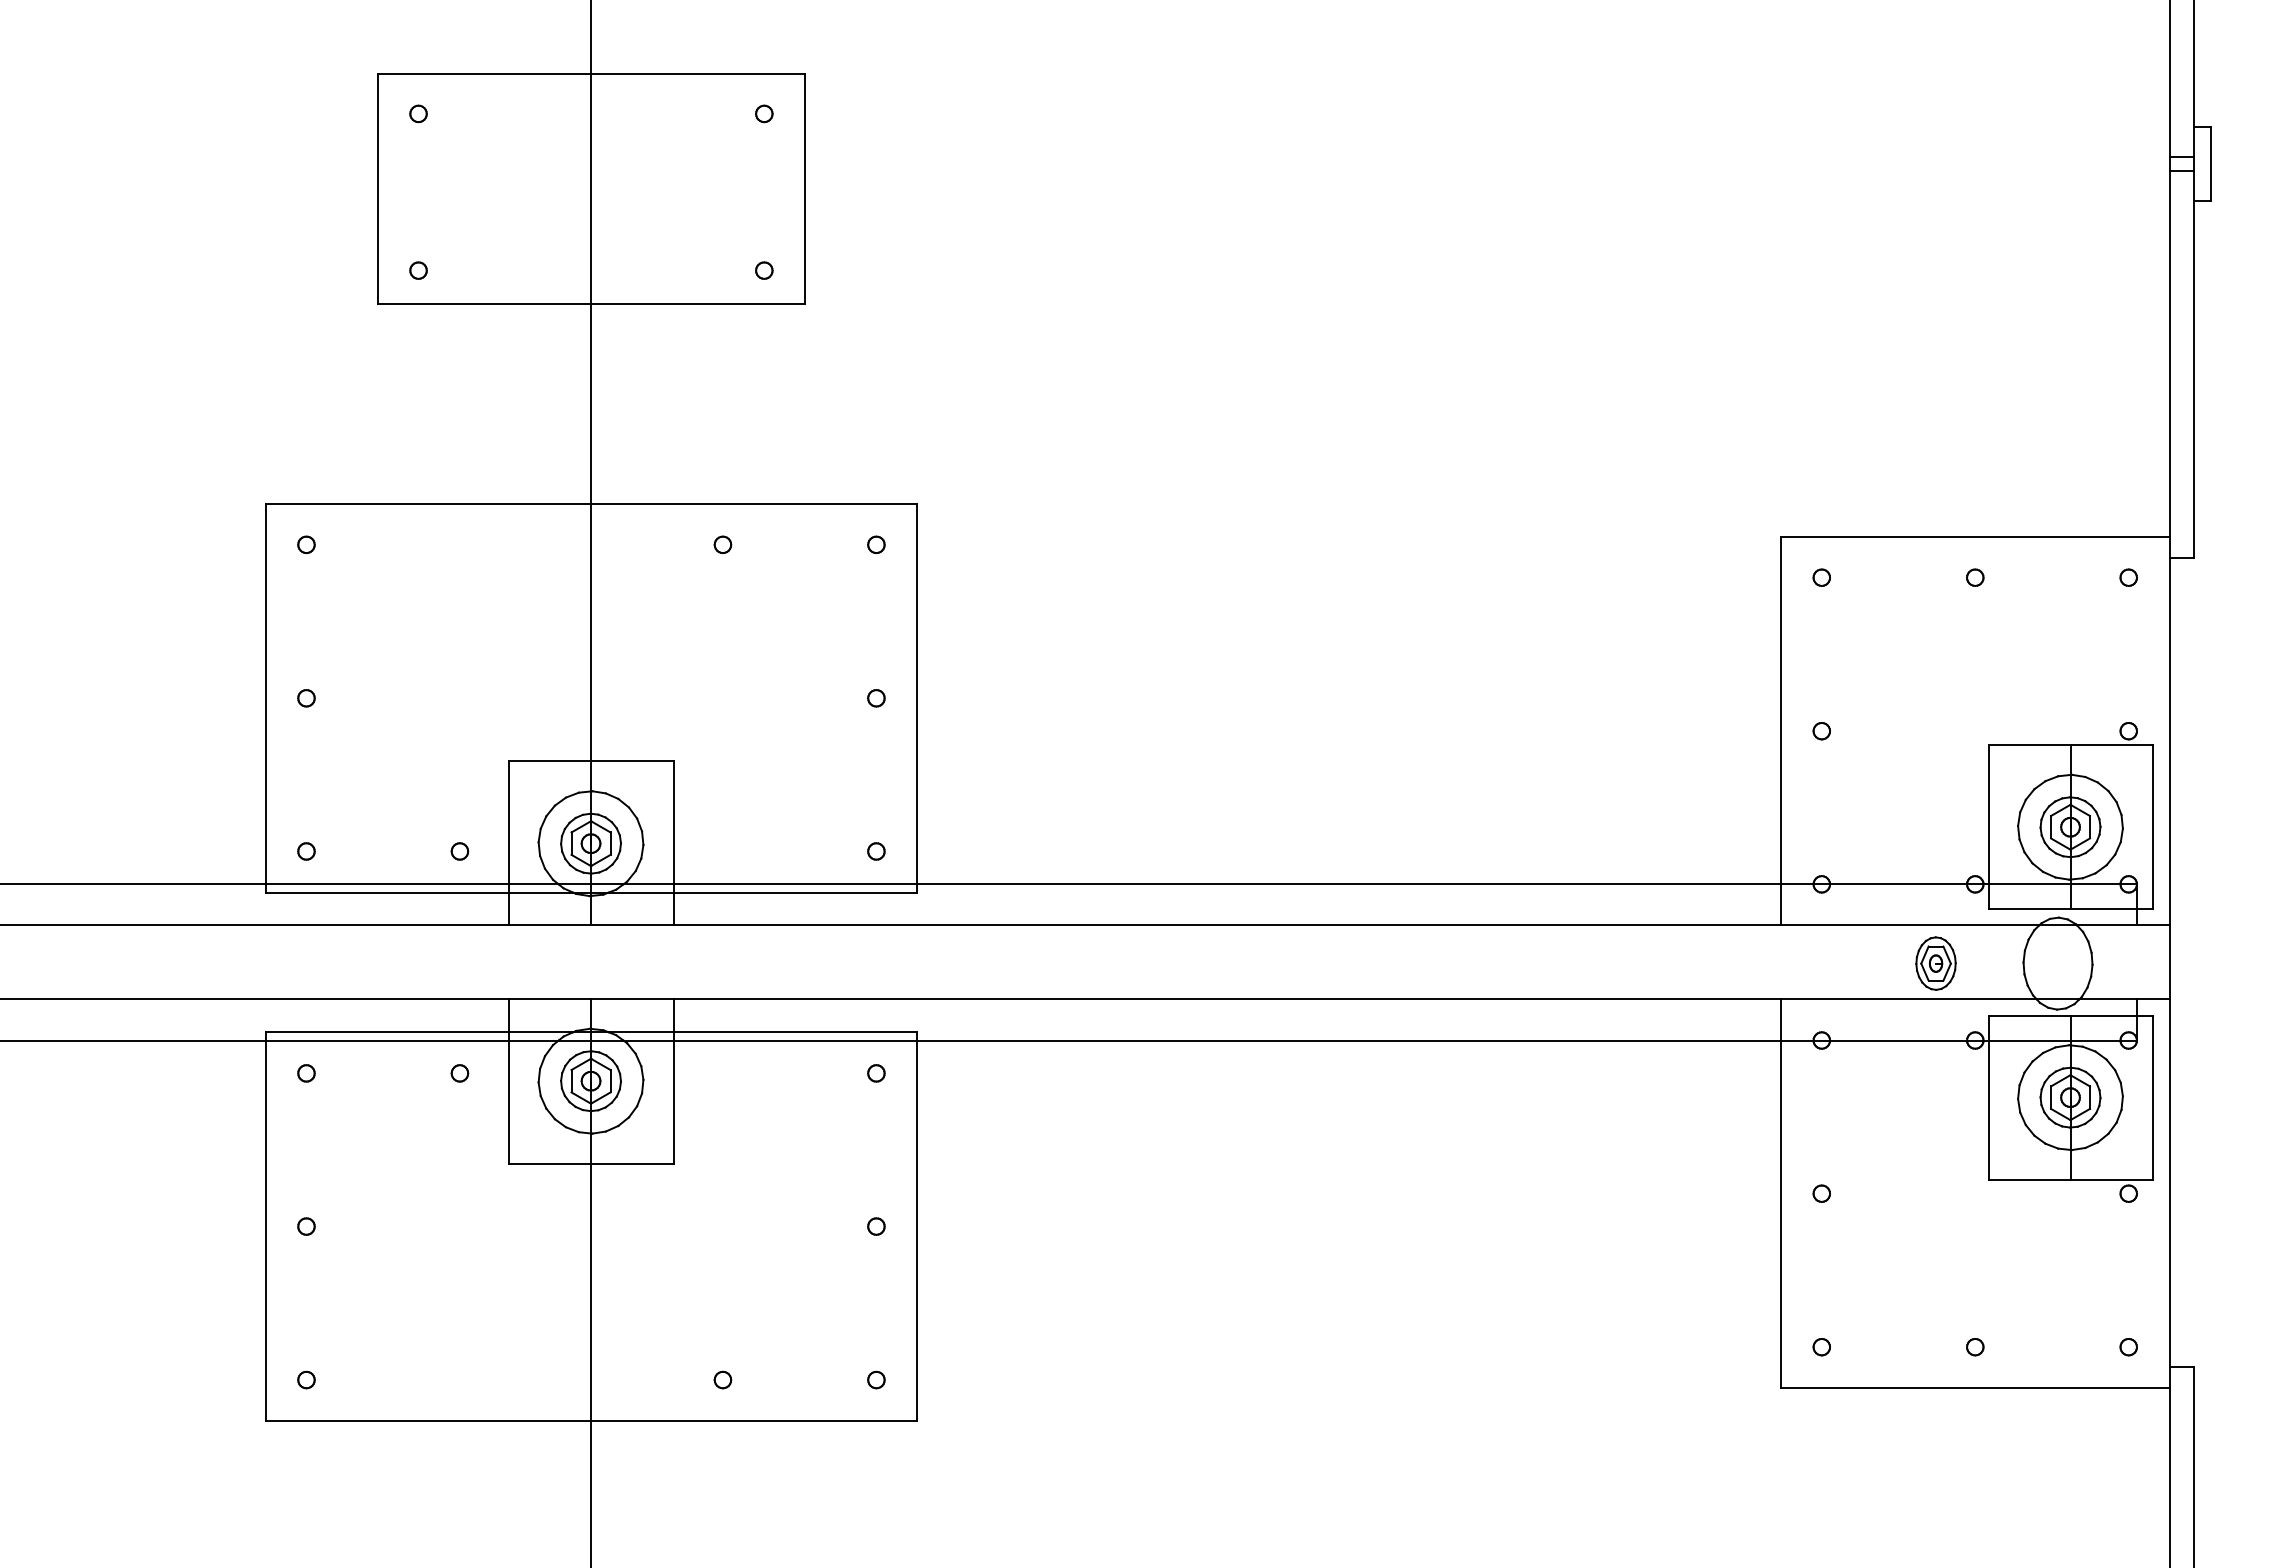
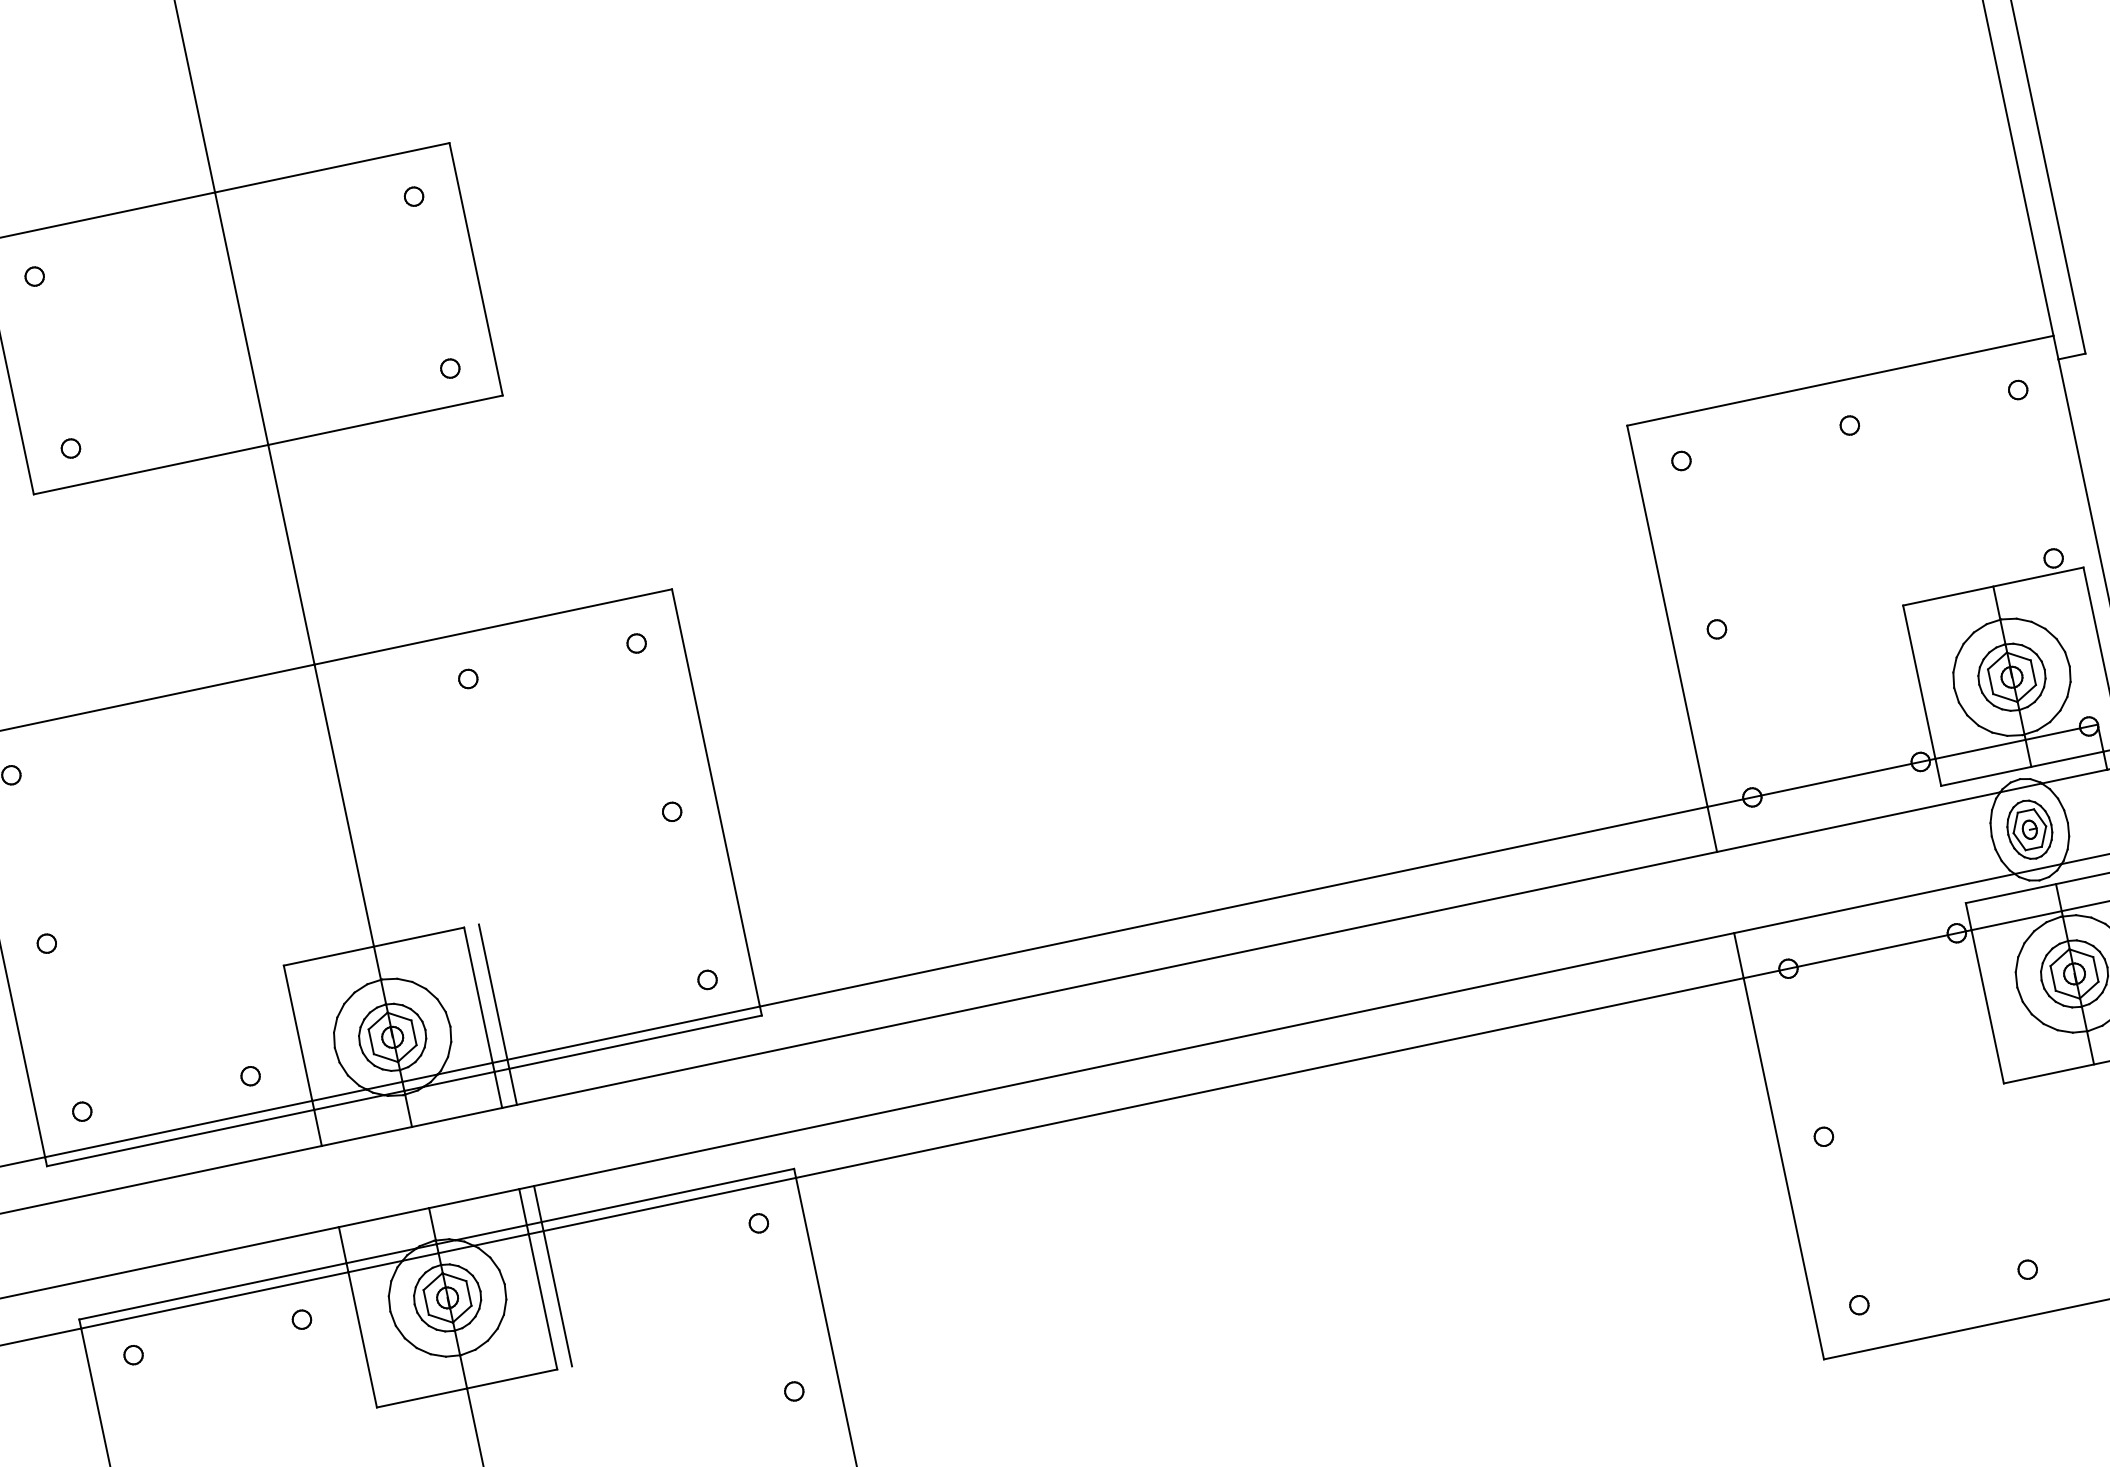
line: (687, 843) -> (498, 1014), added
part: (1935, 963) -> (2029, 829), moved
line: (687, 1081) -> (553, 1275), added

